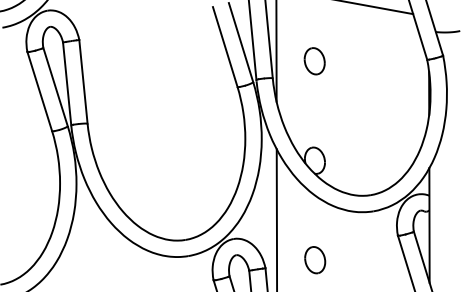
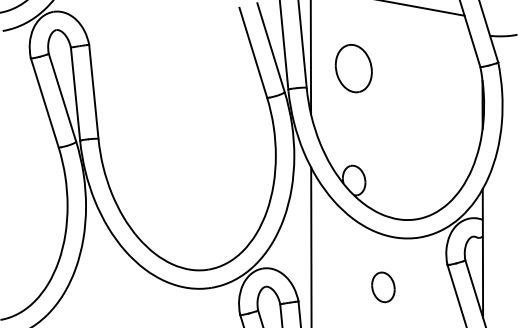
part: (314, 61) -> (353, 68), size x1.6
part: (315, 260) -> (383, 287), moved

